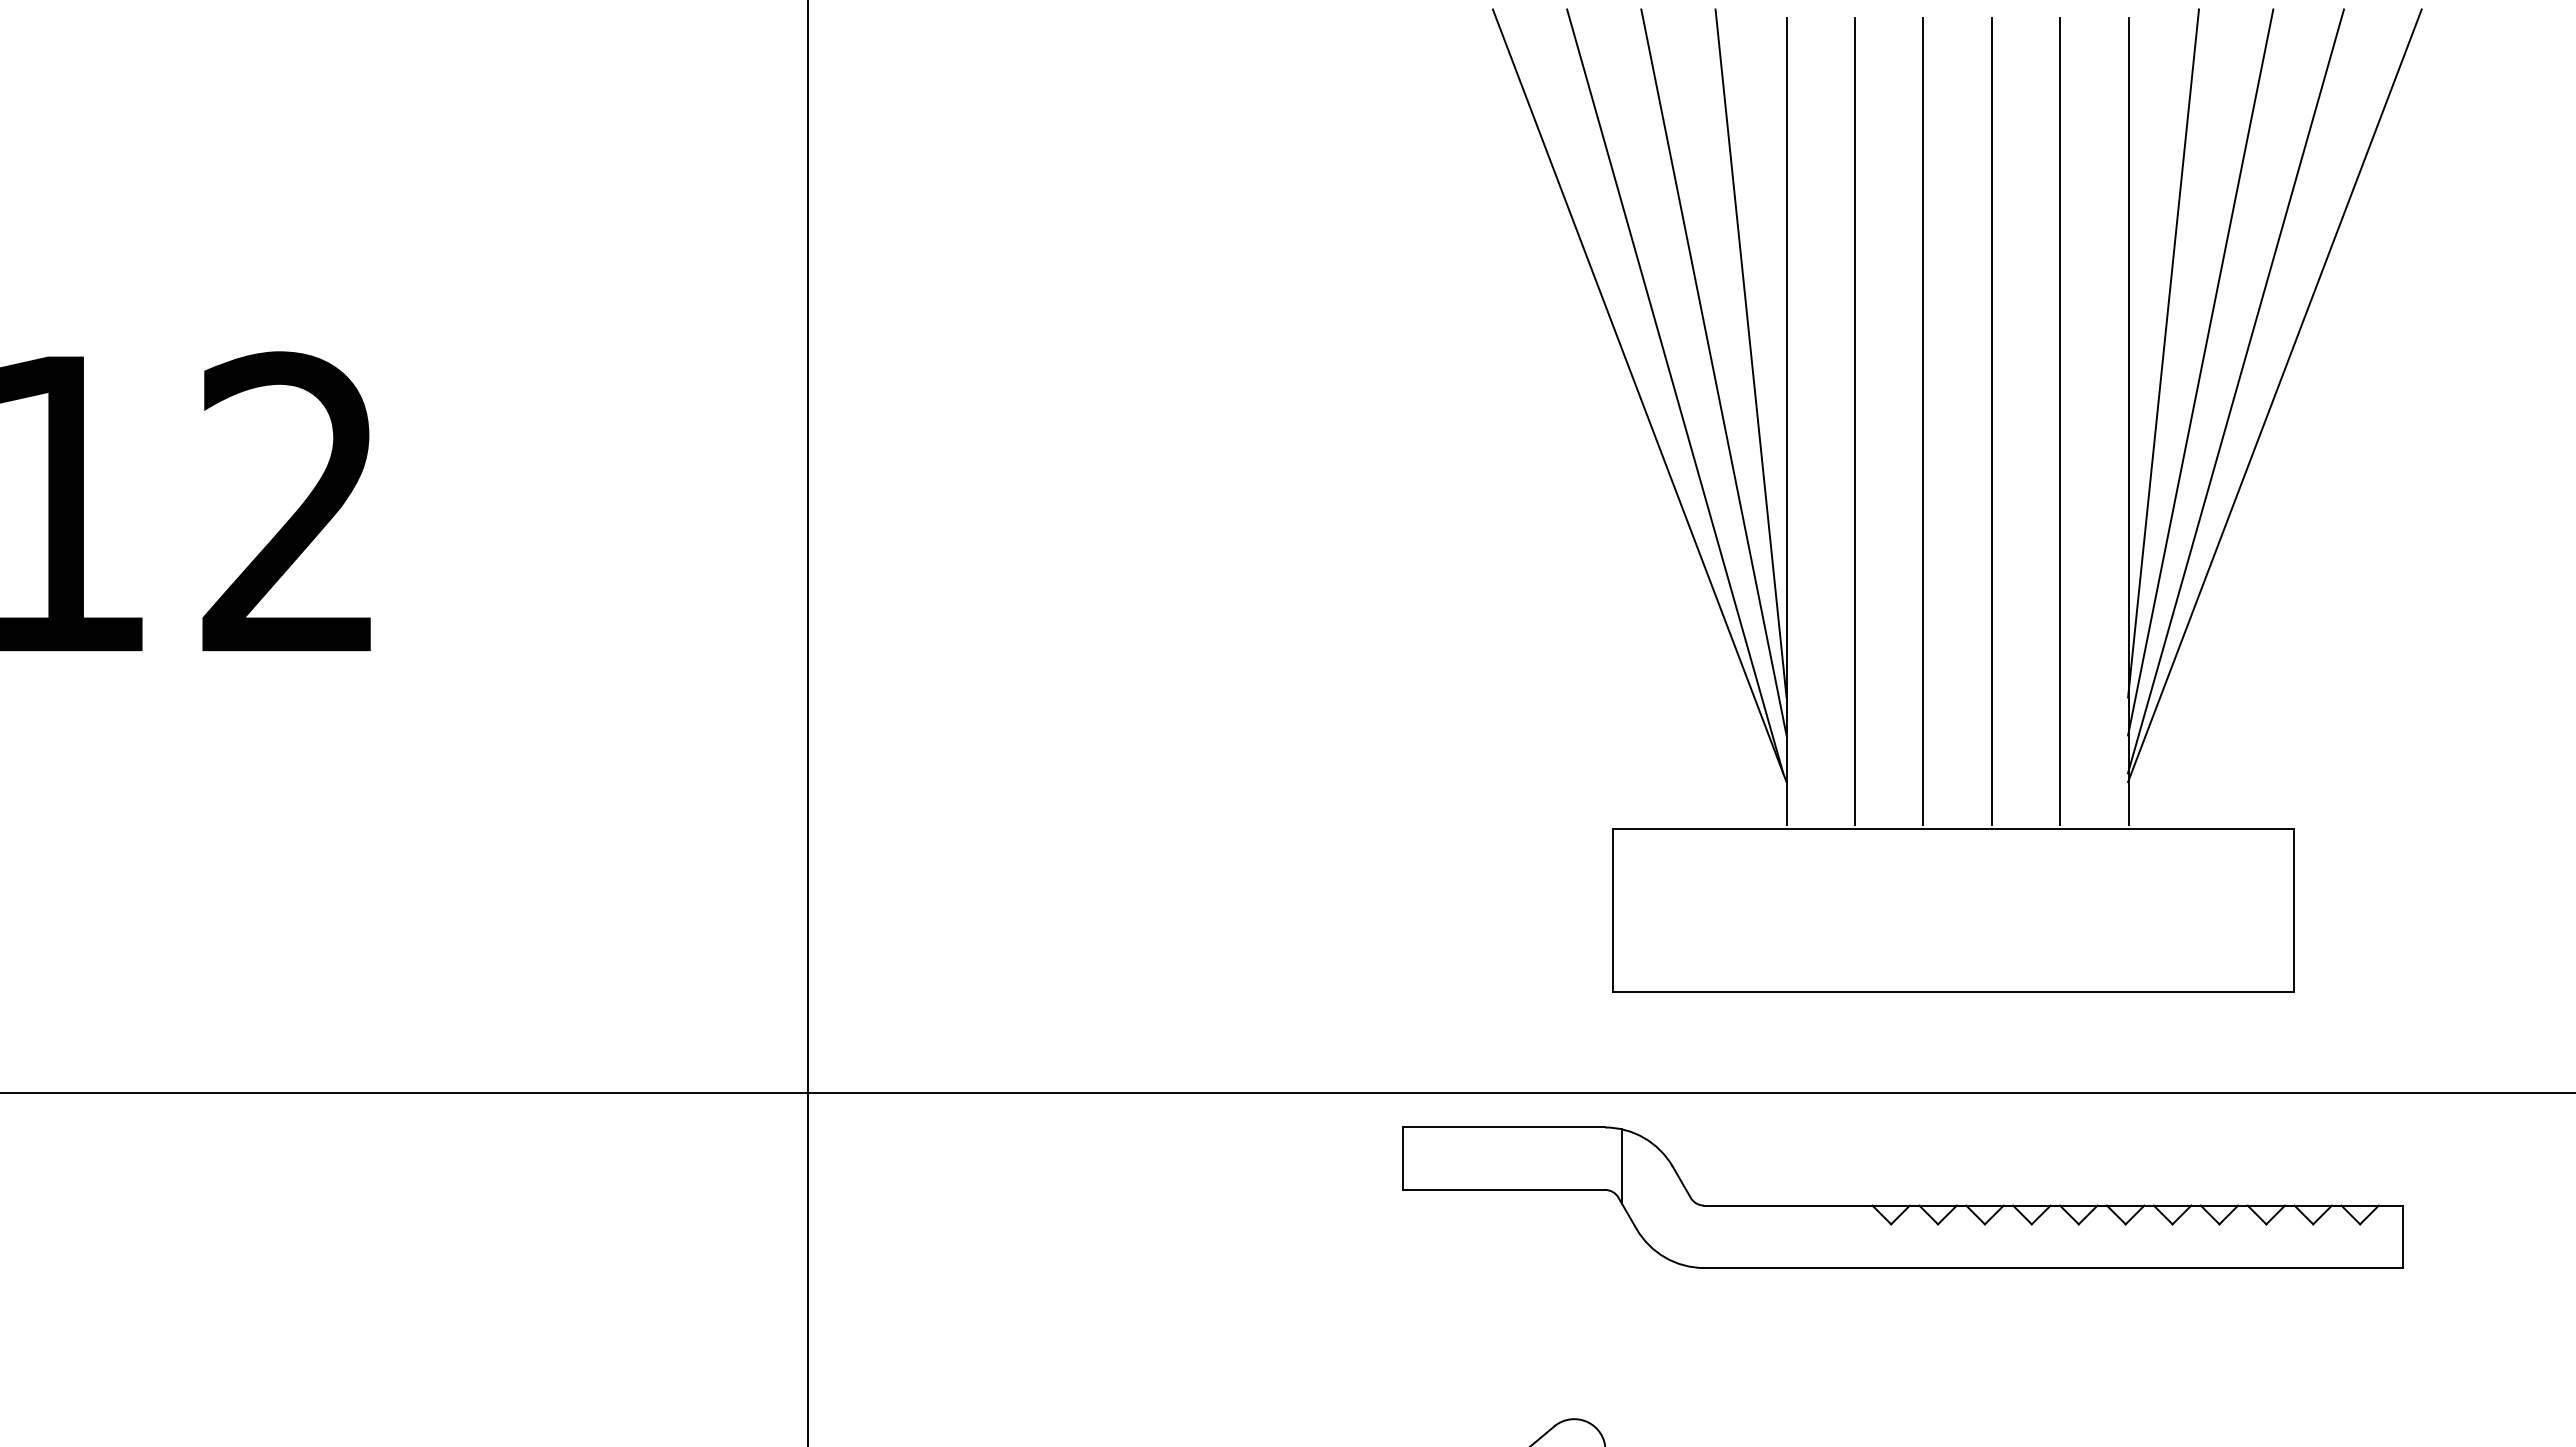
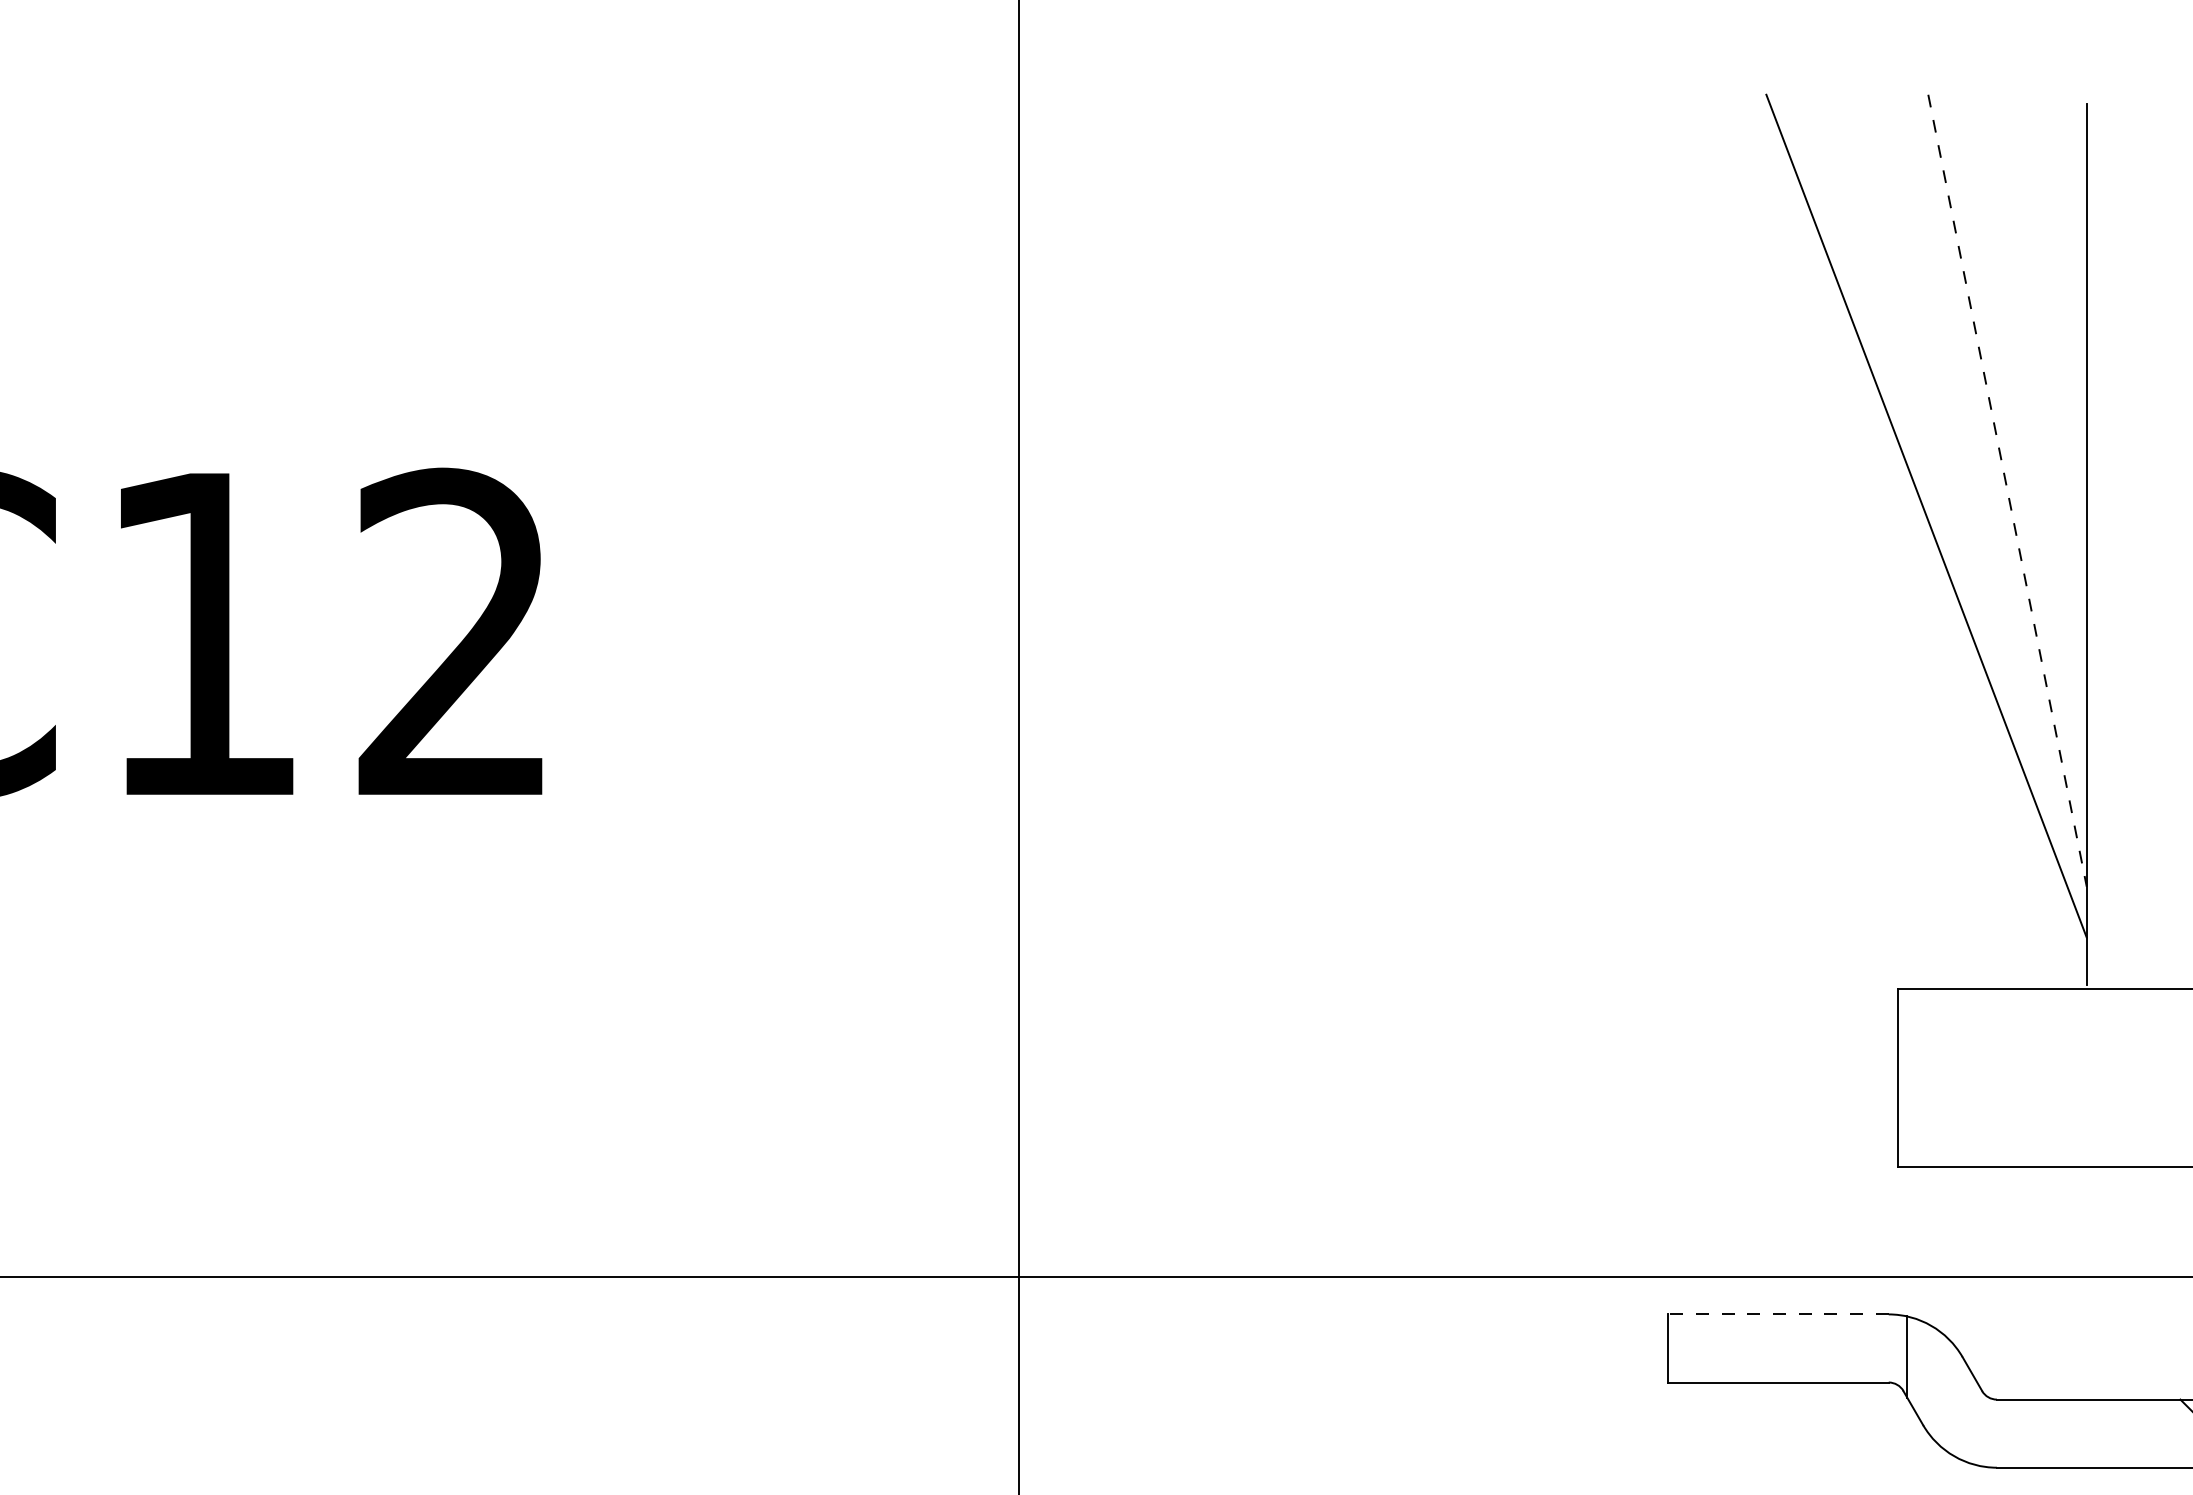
line: (1750, 353) -> (2047, 470), removed
line: (1714, 372) -> (2008, 490), solid -> dashed
line: (1675, 391) -> (1965, 511), removed
line: (1854, 421) -> (2160, 544), removed
line: (1504, 1127) -> (1779, 1314), solid -> dashed

